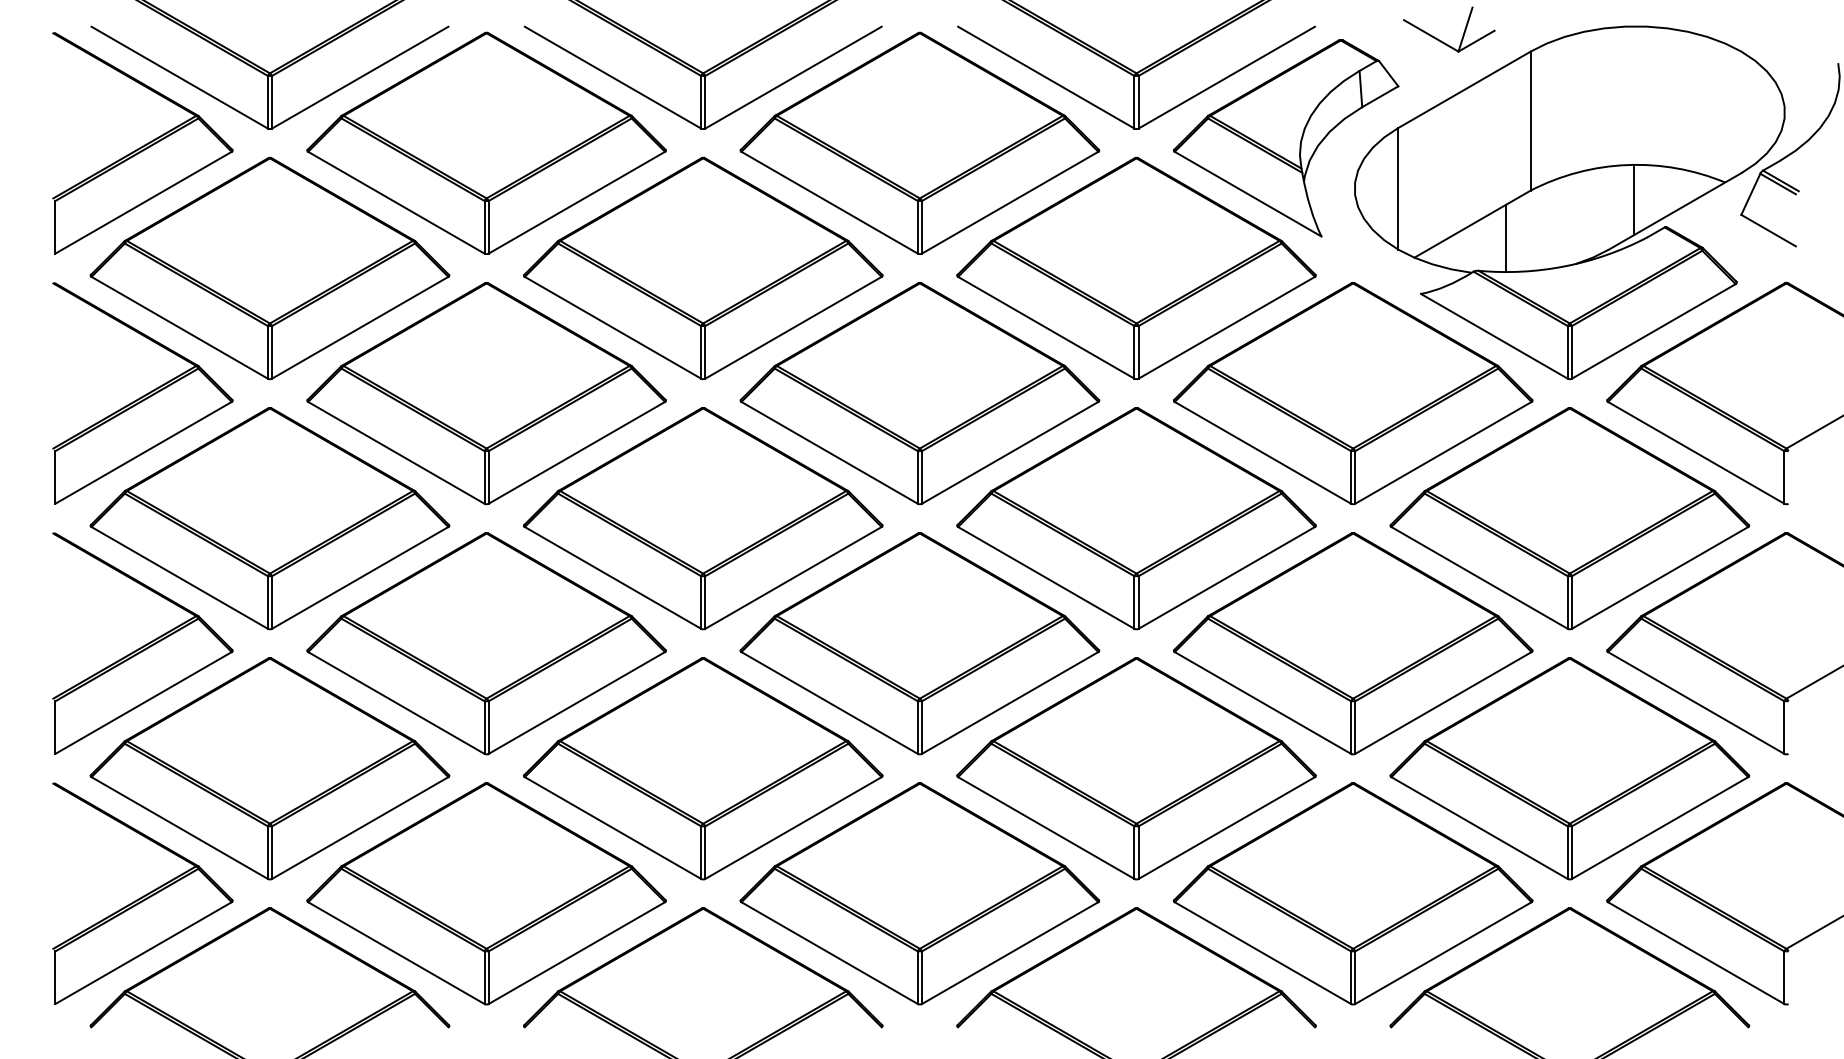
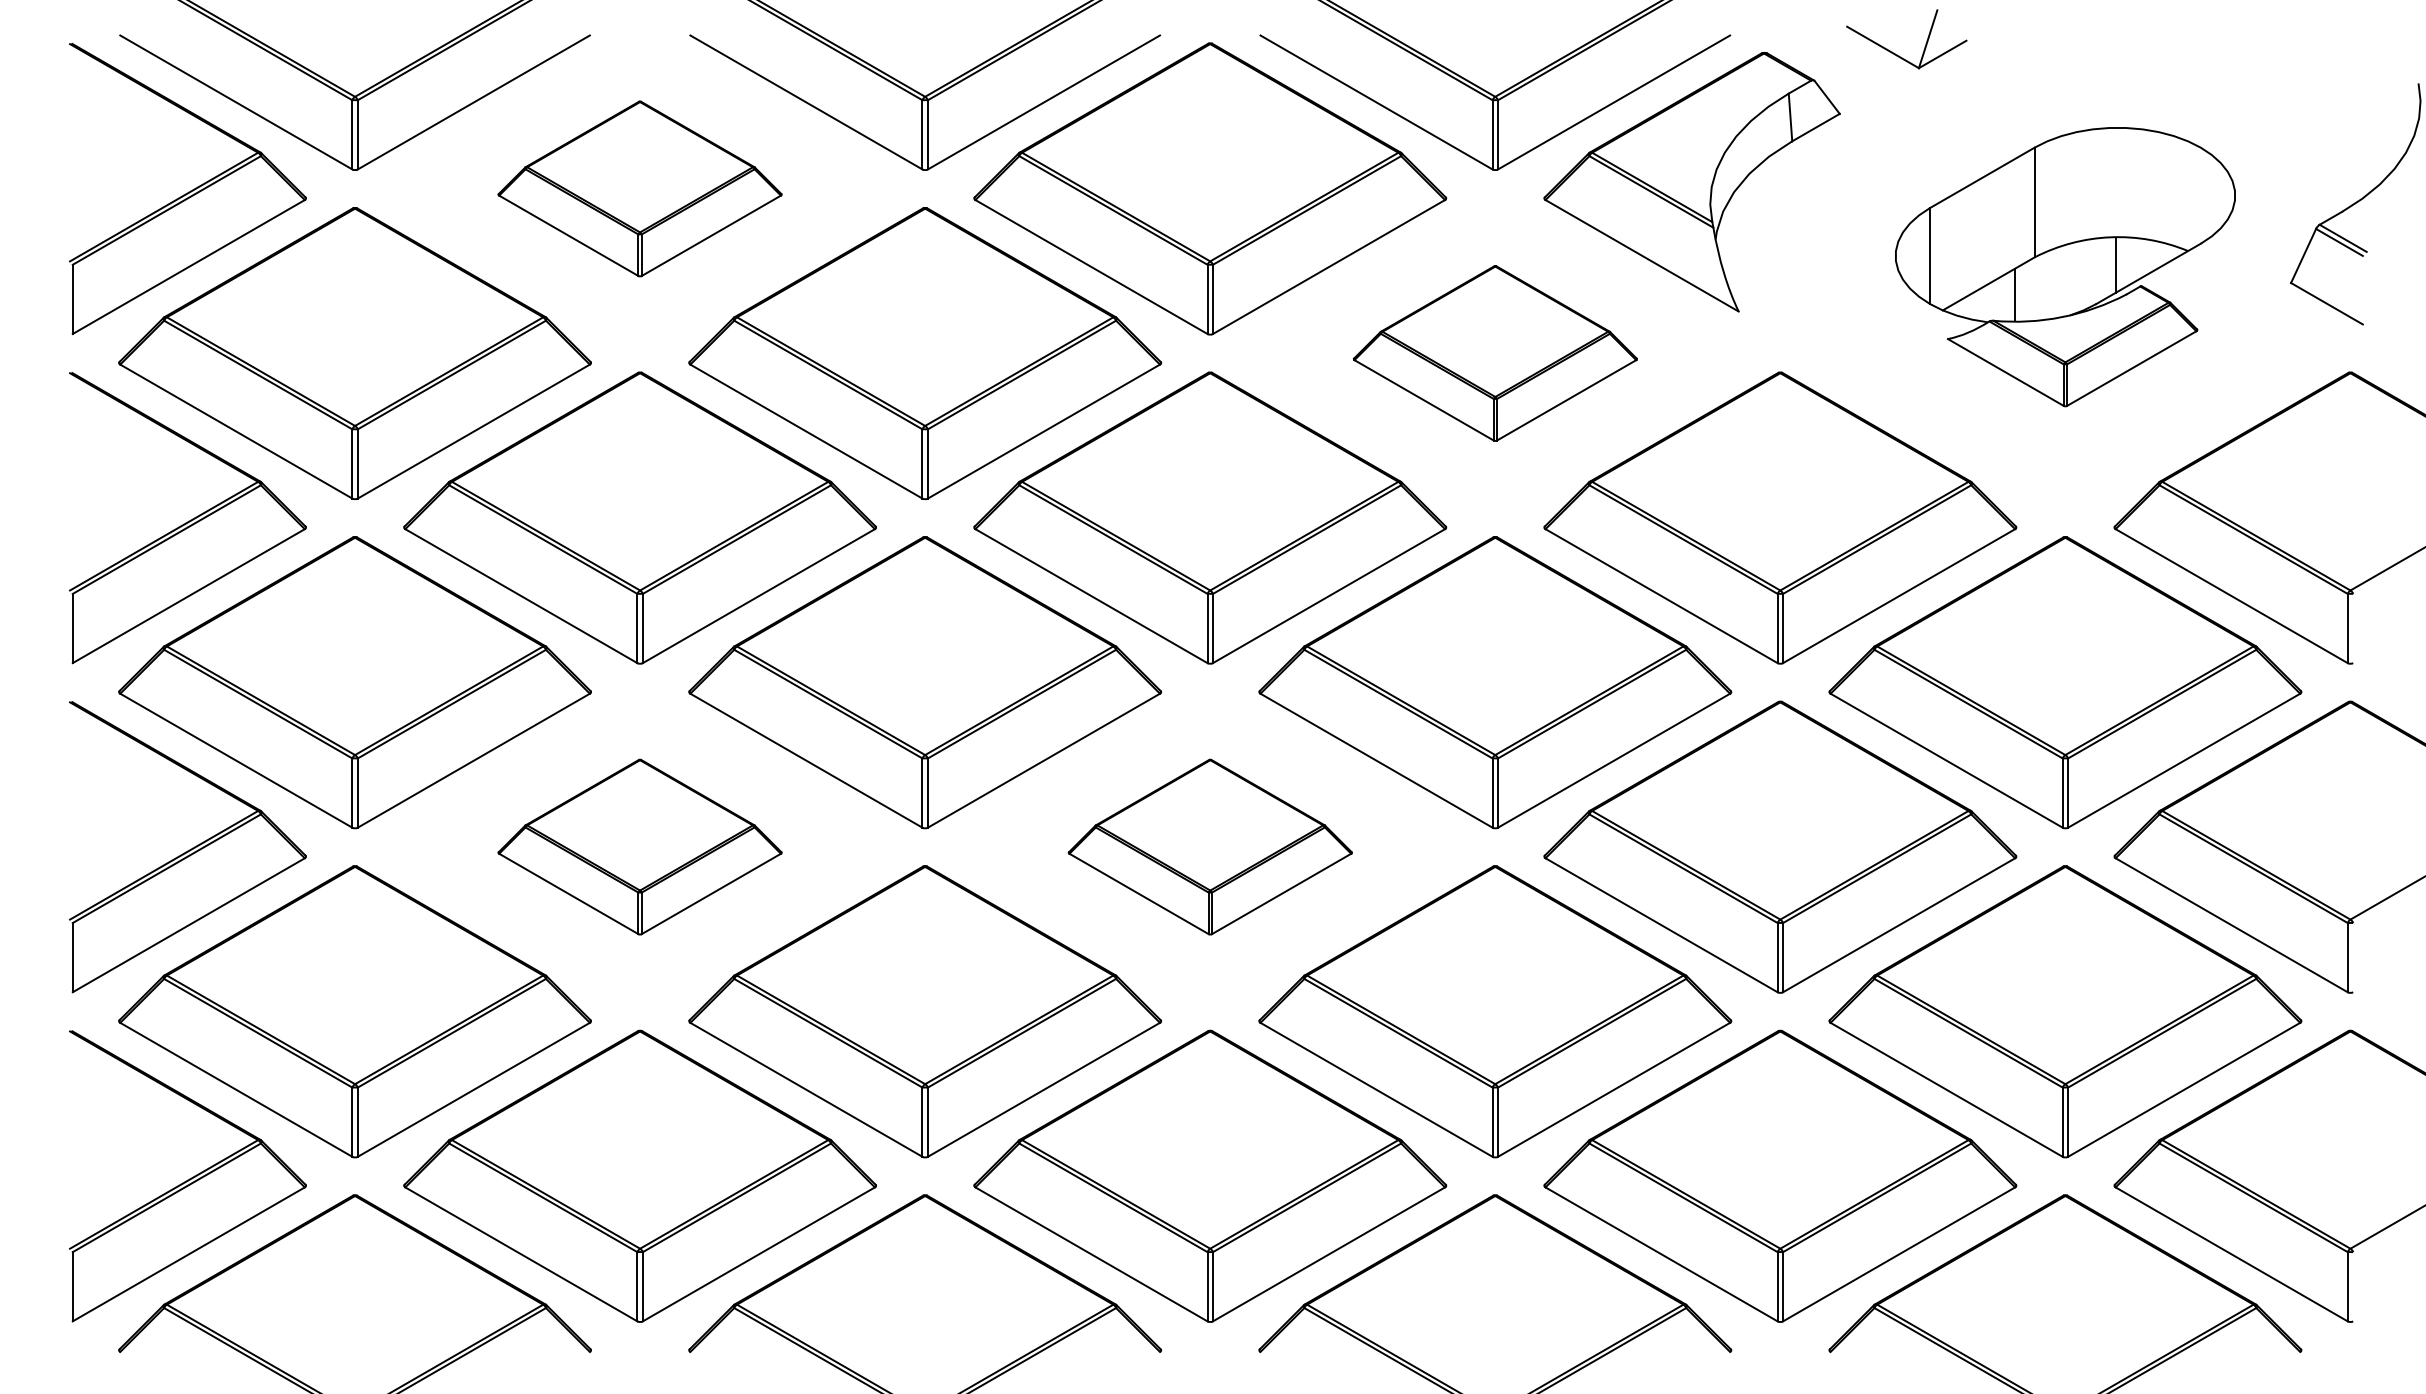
part: (486, 143) -> (639, 188), size x0.6
part: (1569, 202) -> (2065, 266), size x0.6
part: (1136, 268) -> (1495, 353), size x0.6
part: (486, 643) -> (639, 846), size x0.6
part: (920, 643) -> (1210, 846), size x0.6

